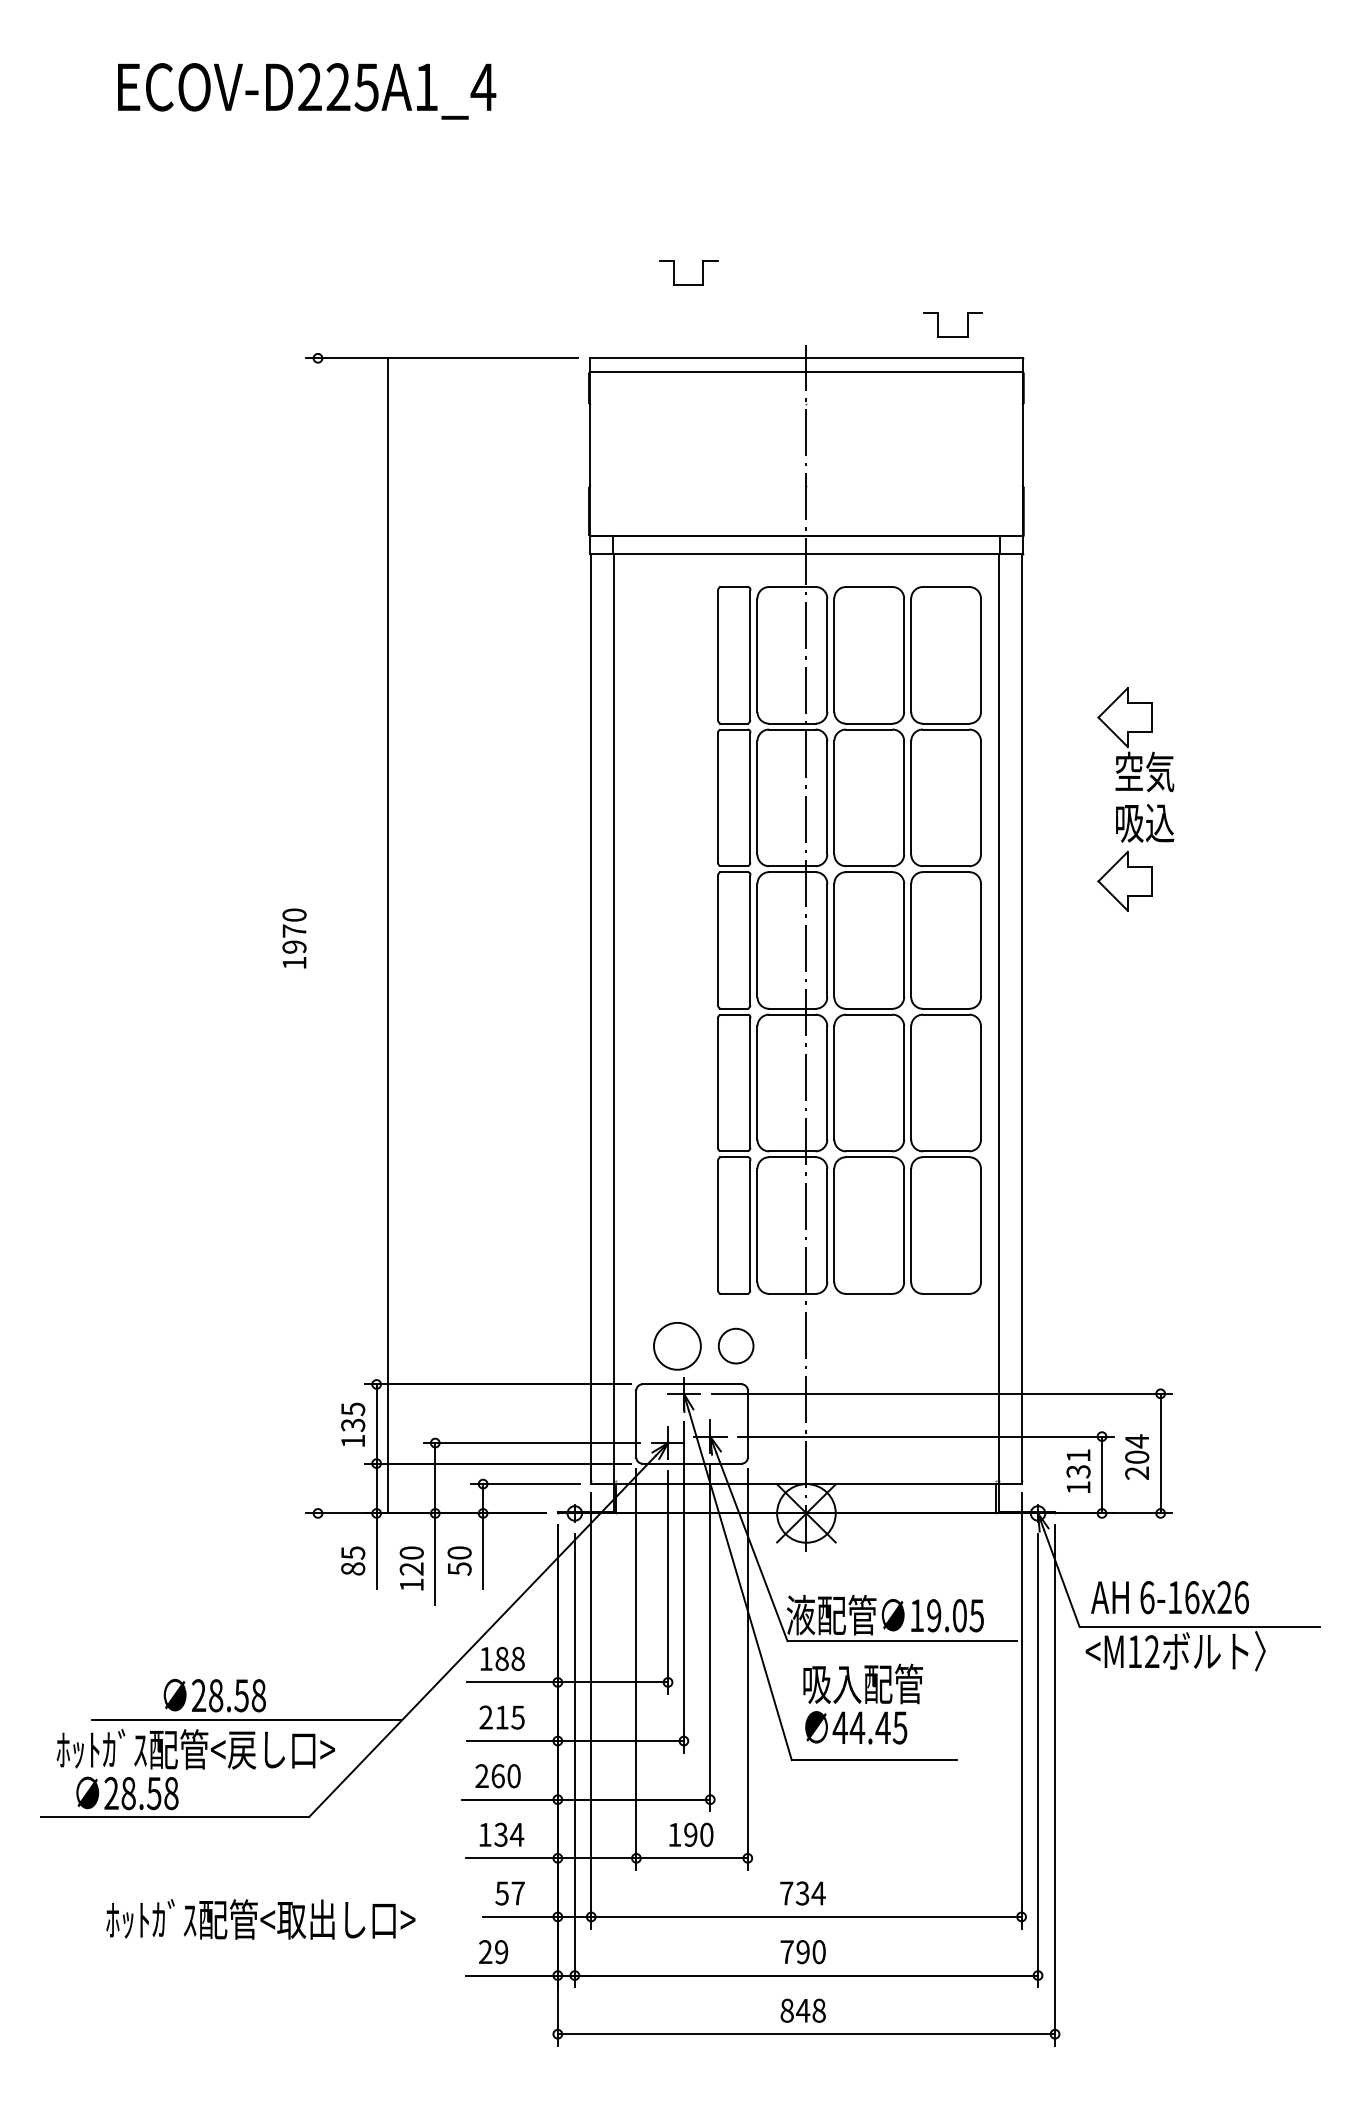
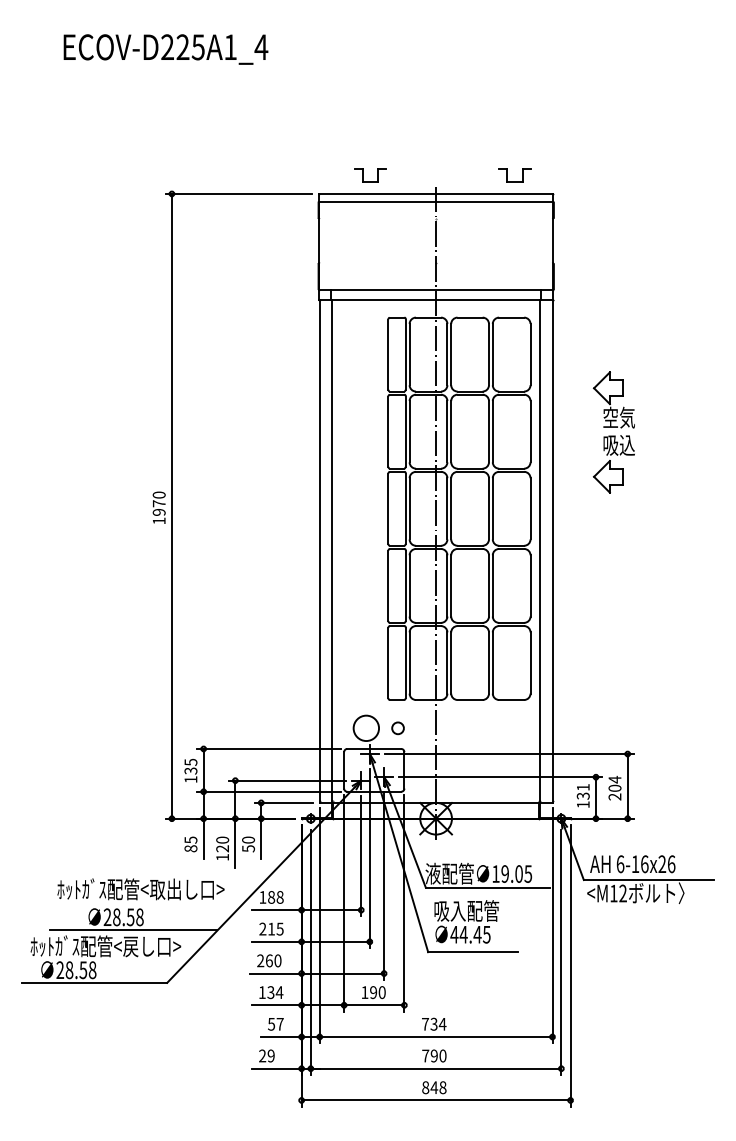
part: (688, 272) -> (370, 175), moved
line: (387, 934) -> (171, 505), moved
circle: (735, 1346) -> (397, 728), size x0.62
text: (259, 1919) -> (140, 889), moved

